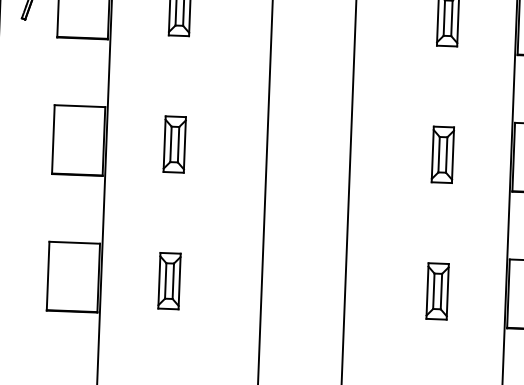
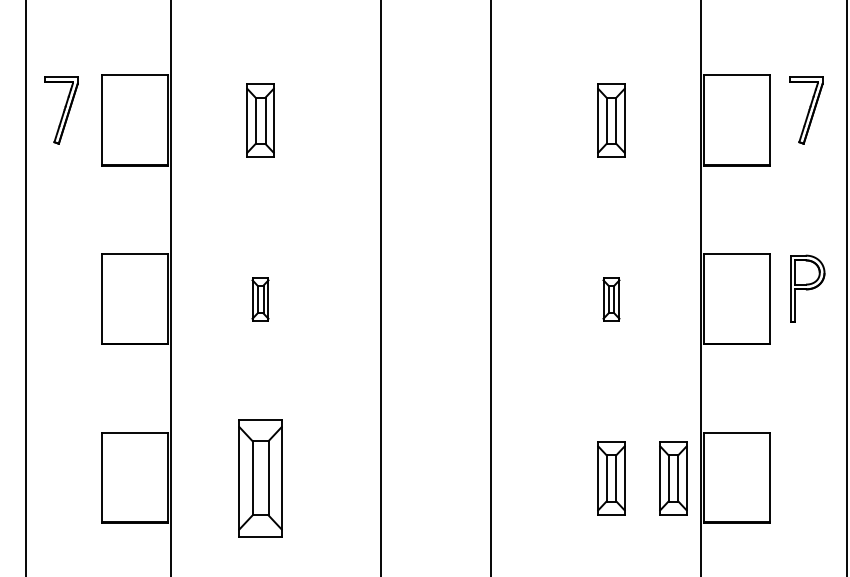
part: (174, 144) -> (260, 299), size x0.6
part: (442, 154) -> (611, 299), size x0.6
part: (169, 281) -> (260, 478), size x1.6
part: (485, 293) -> (673, 478), added

